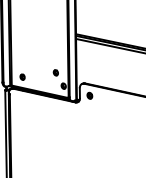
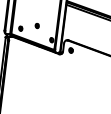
part: (55, 72) -> (36, 25), moved

